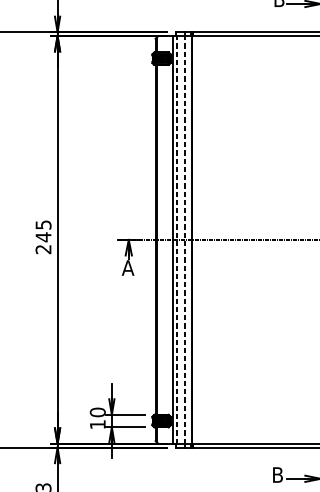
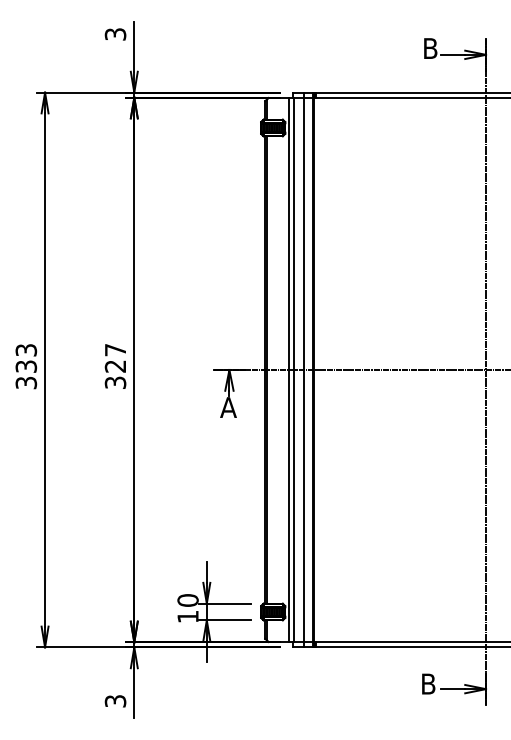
text: (43, 237) -> (115, 366), 245 -> 327
line: (177, 239) -> (294, 369), dashed -> solid
line: (184, 239) -> (304, 369), dashed -> solid

